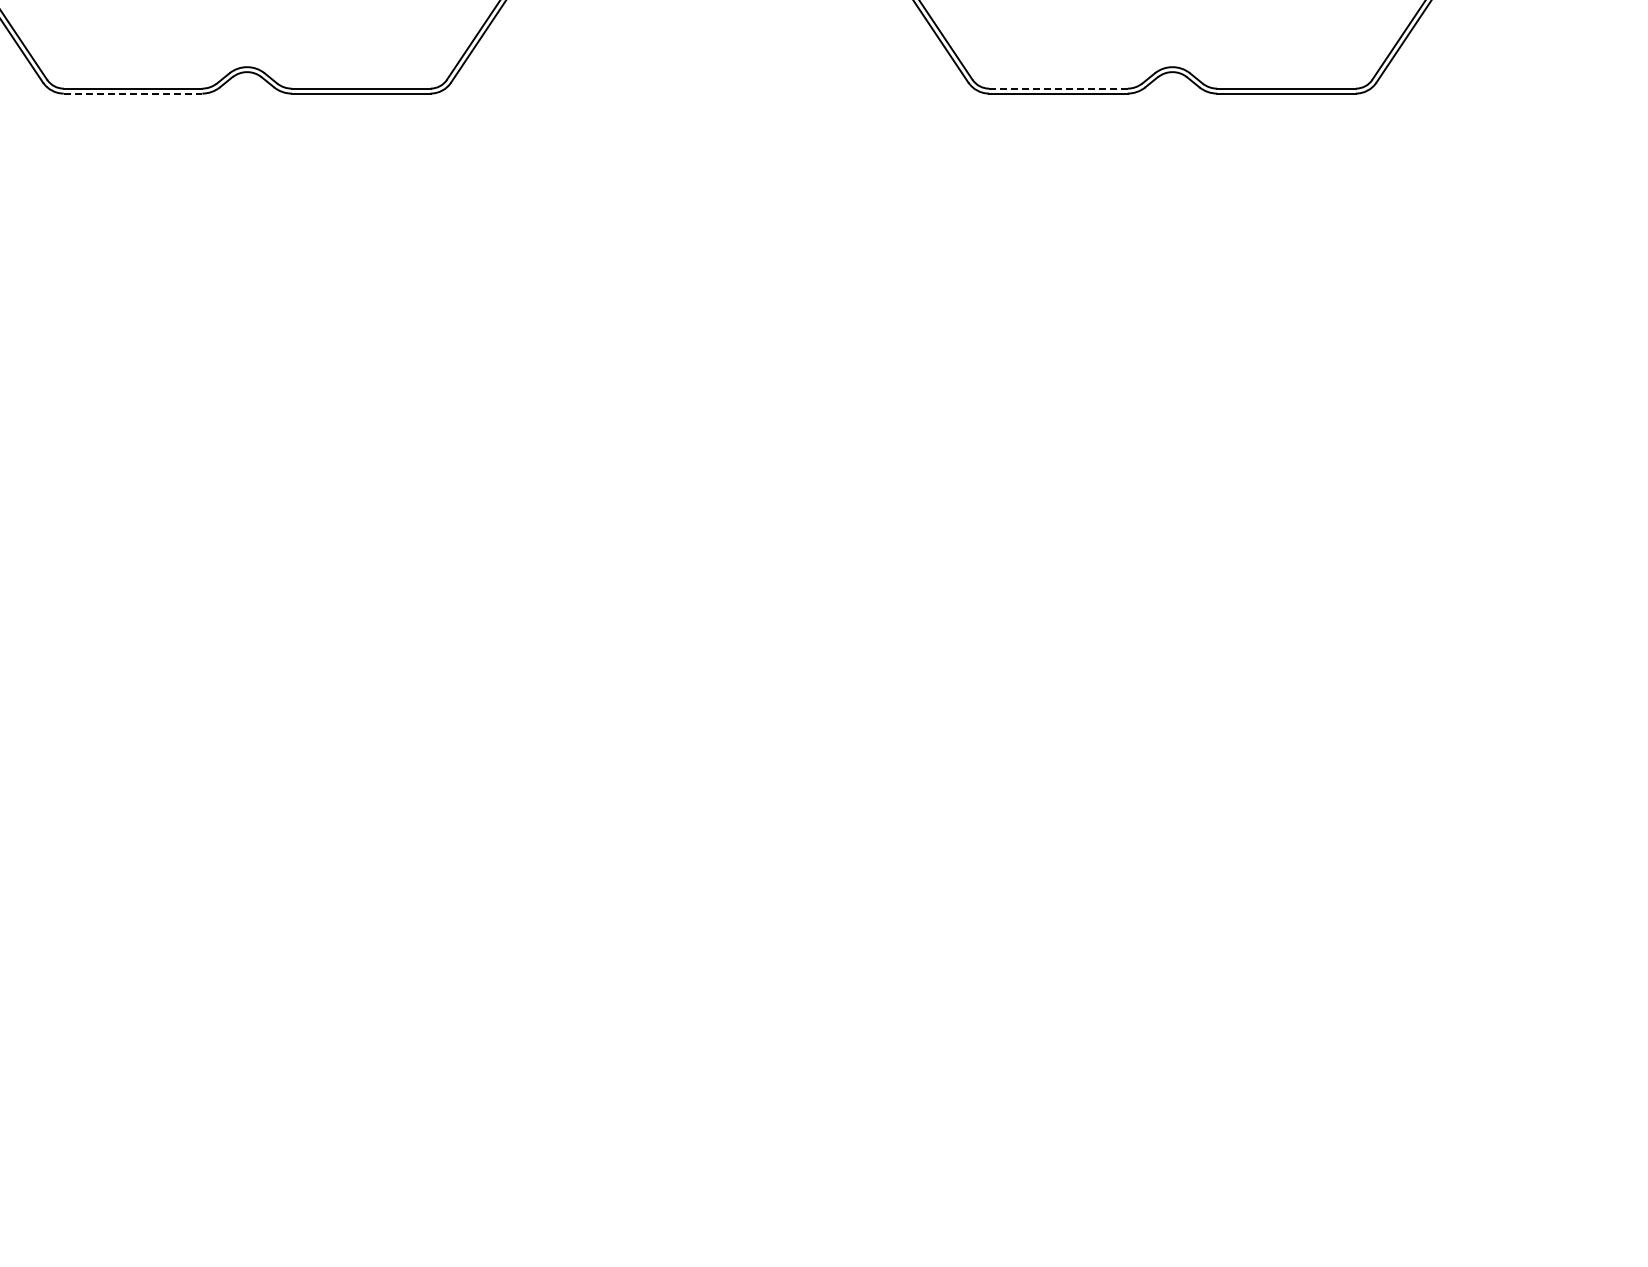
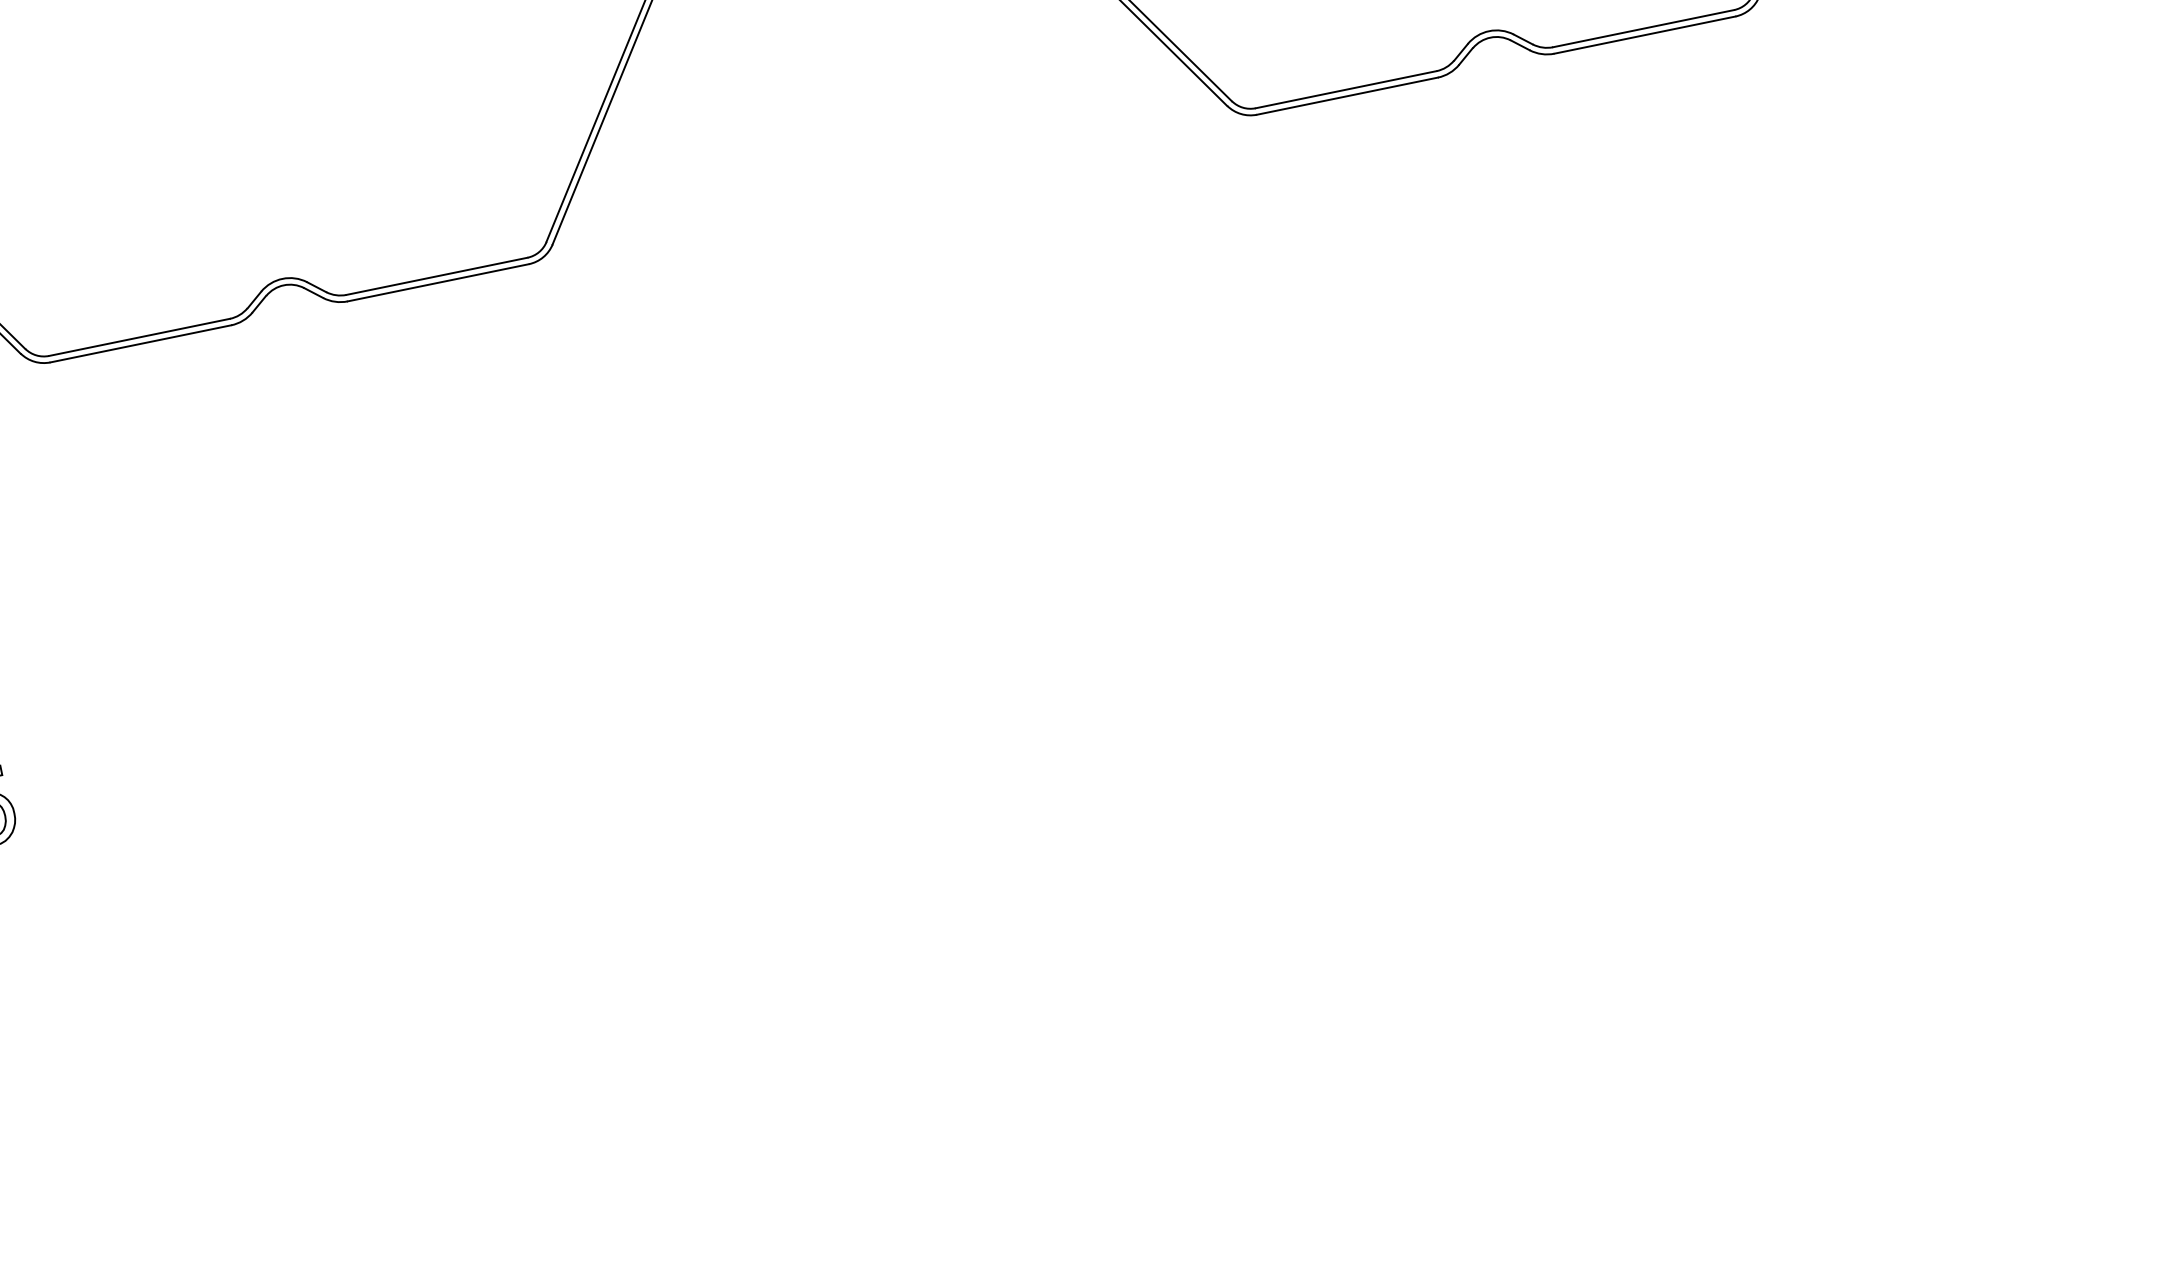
line: (1058, 88) -> (1346, 89), dashed -> solid
line: (133, 93) -> (141, 343), dashed -> solid

